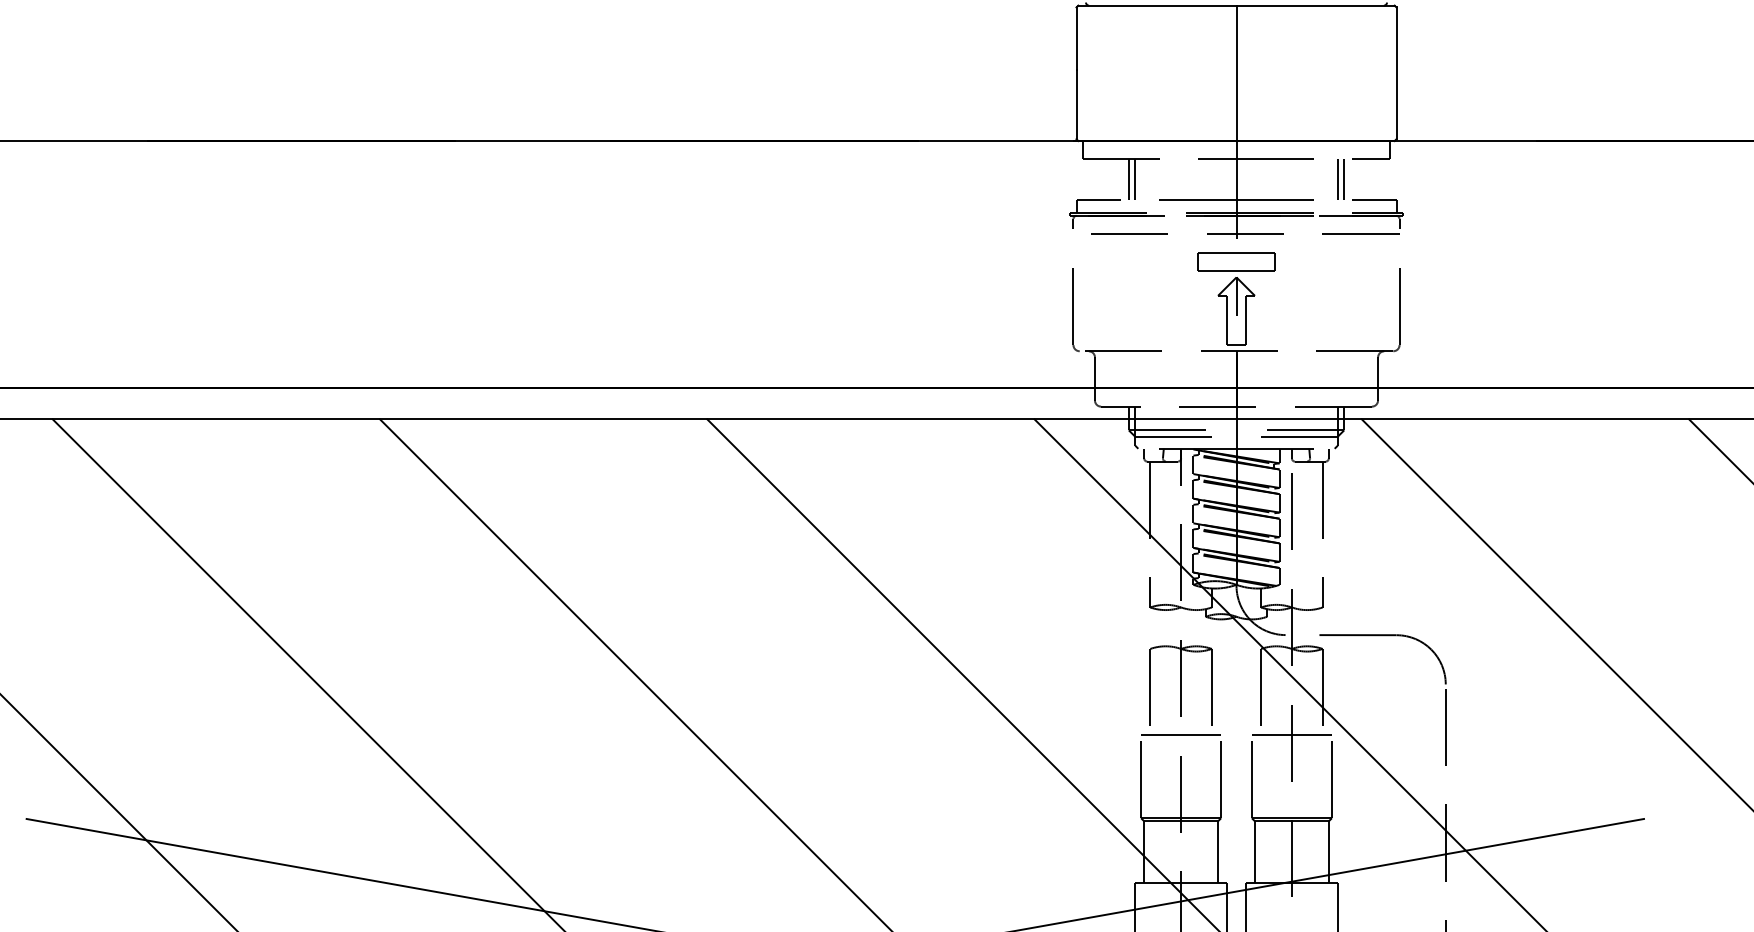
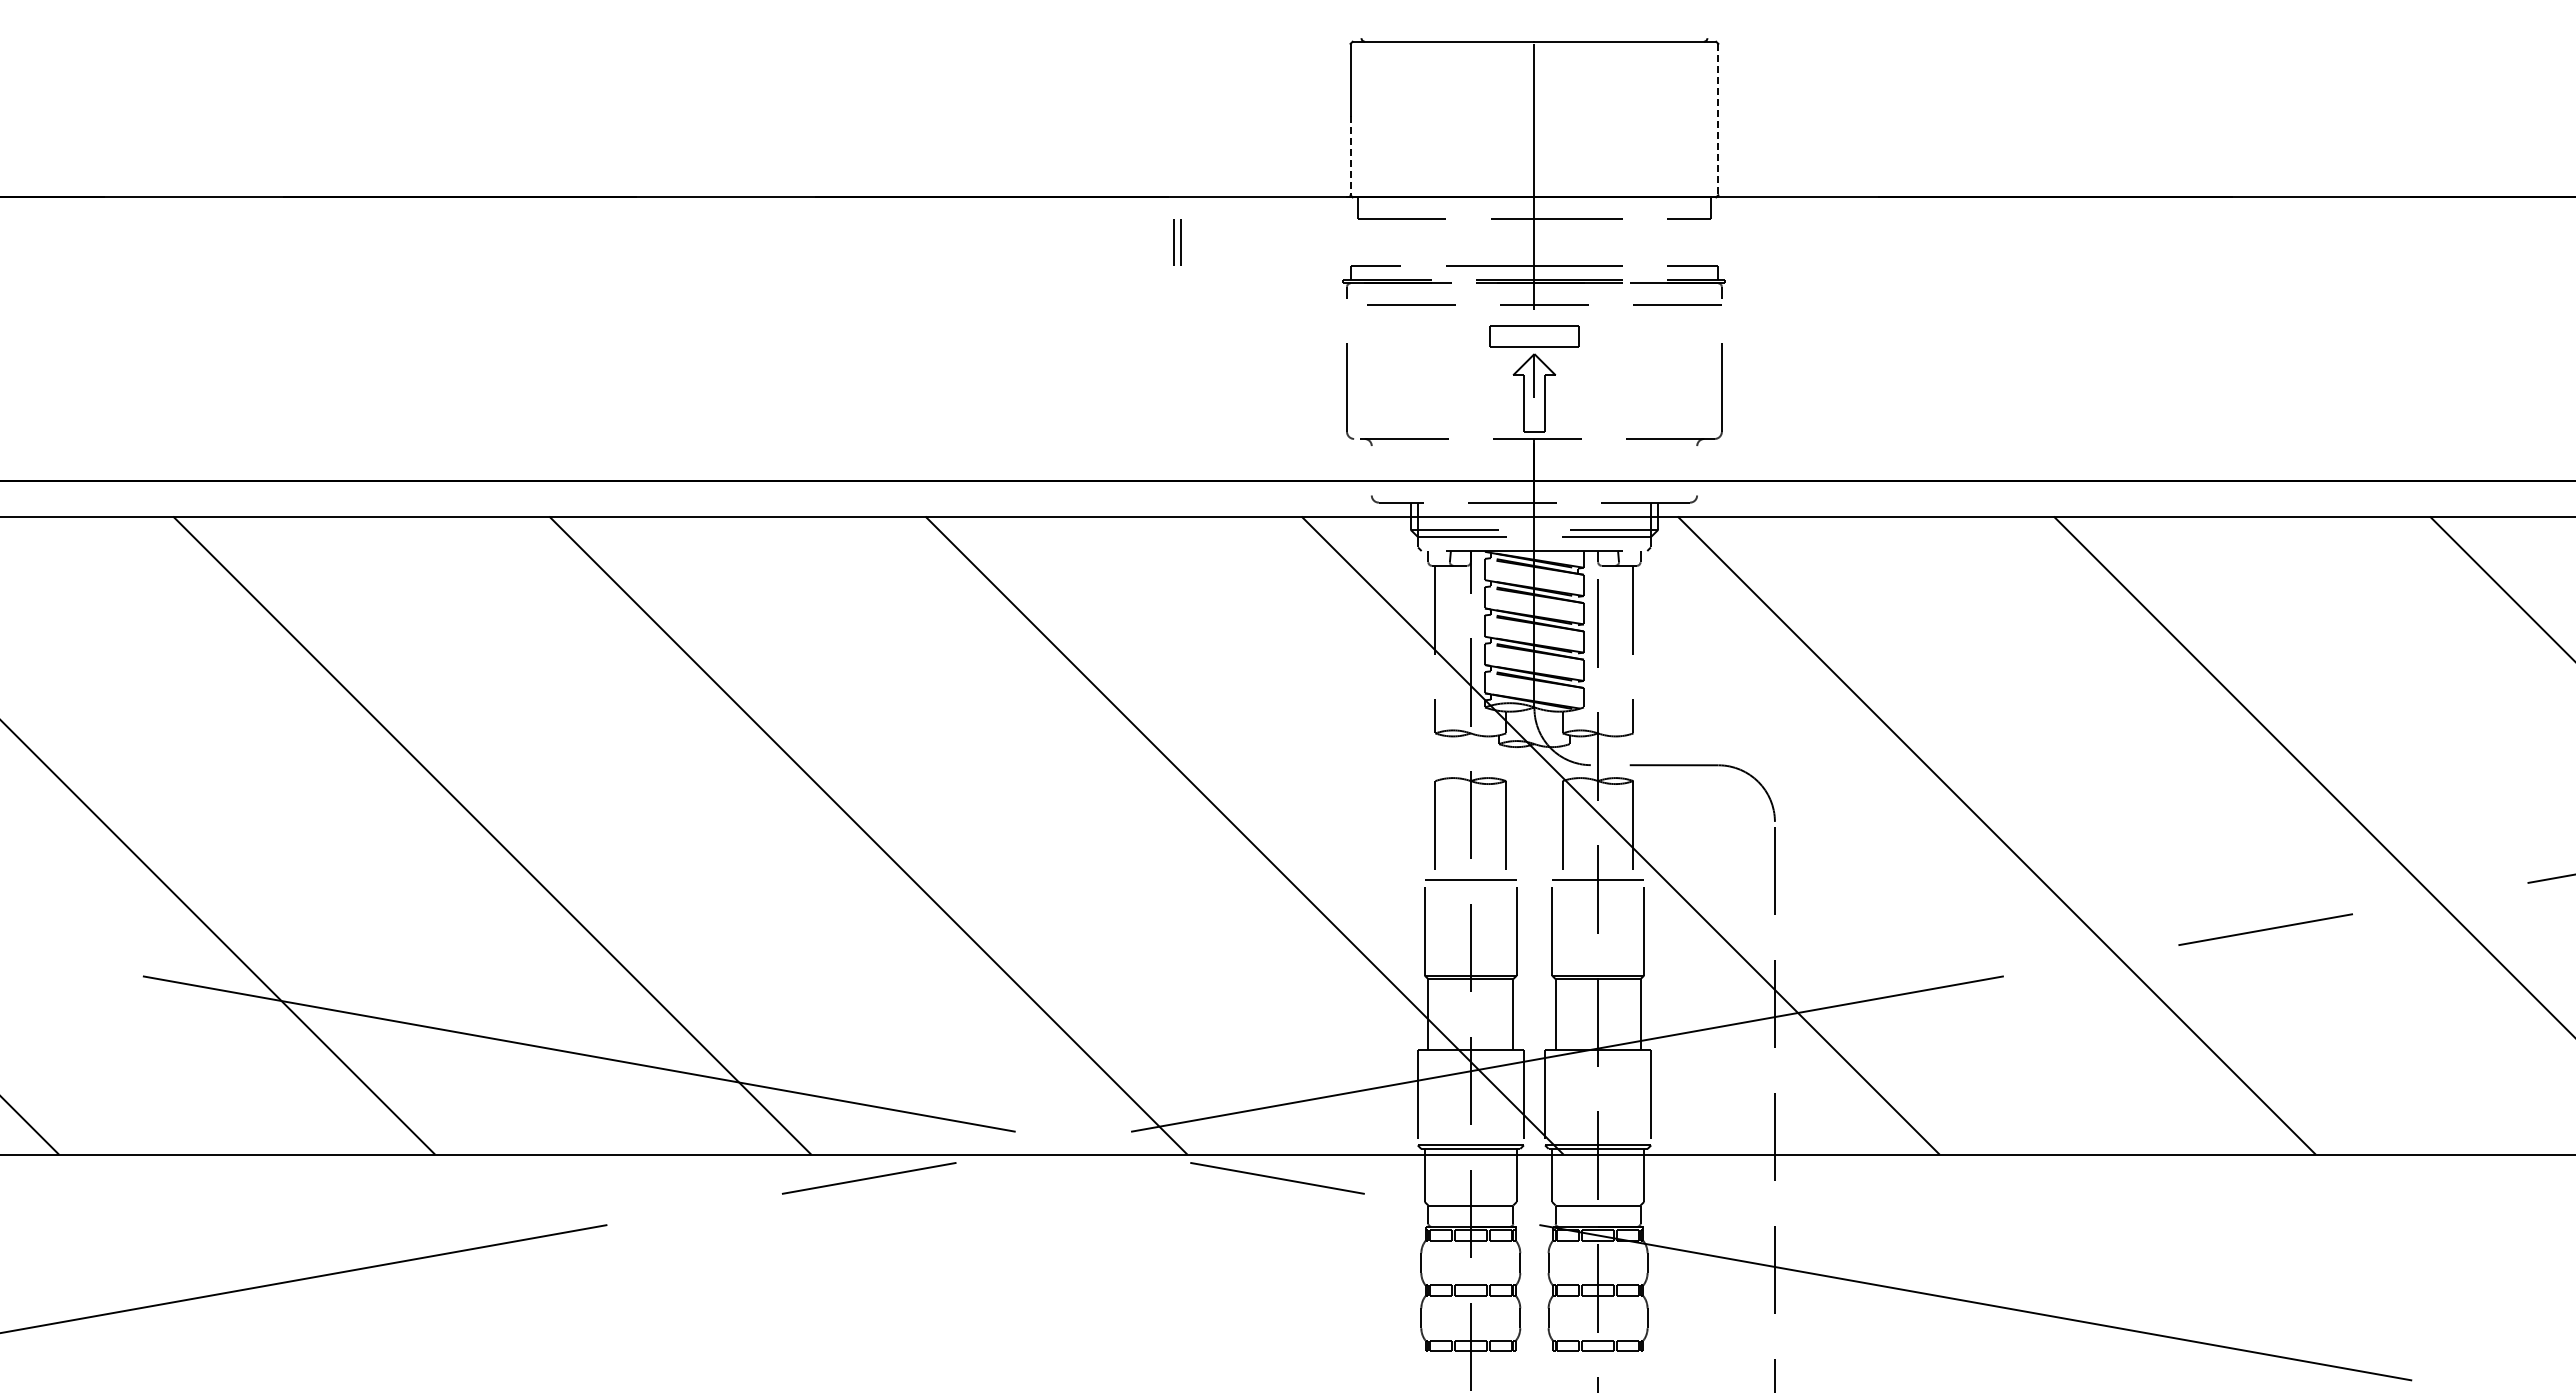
line: (1396, 73) -> (1718, 119), solid -> dashed
line: (1076, 104) -> (1350, 155), solid -> dashed
line: (1128, 179) -> (1410, 241), removed
line: (1134, 179) -> (1417, 241), removed
part: (1340, 180) -> (1177, 242), moved
line: (1094, 378) -> (1371, 470), removed
line: (1378, 378) -> (1697, 470), removed

